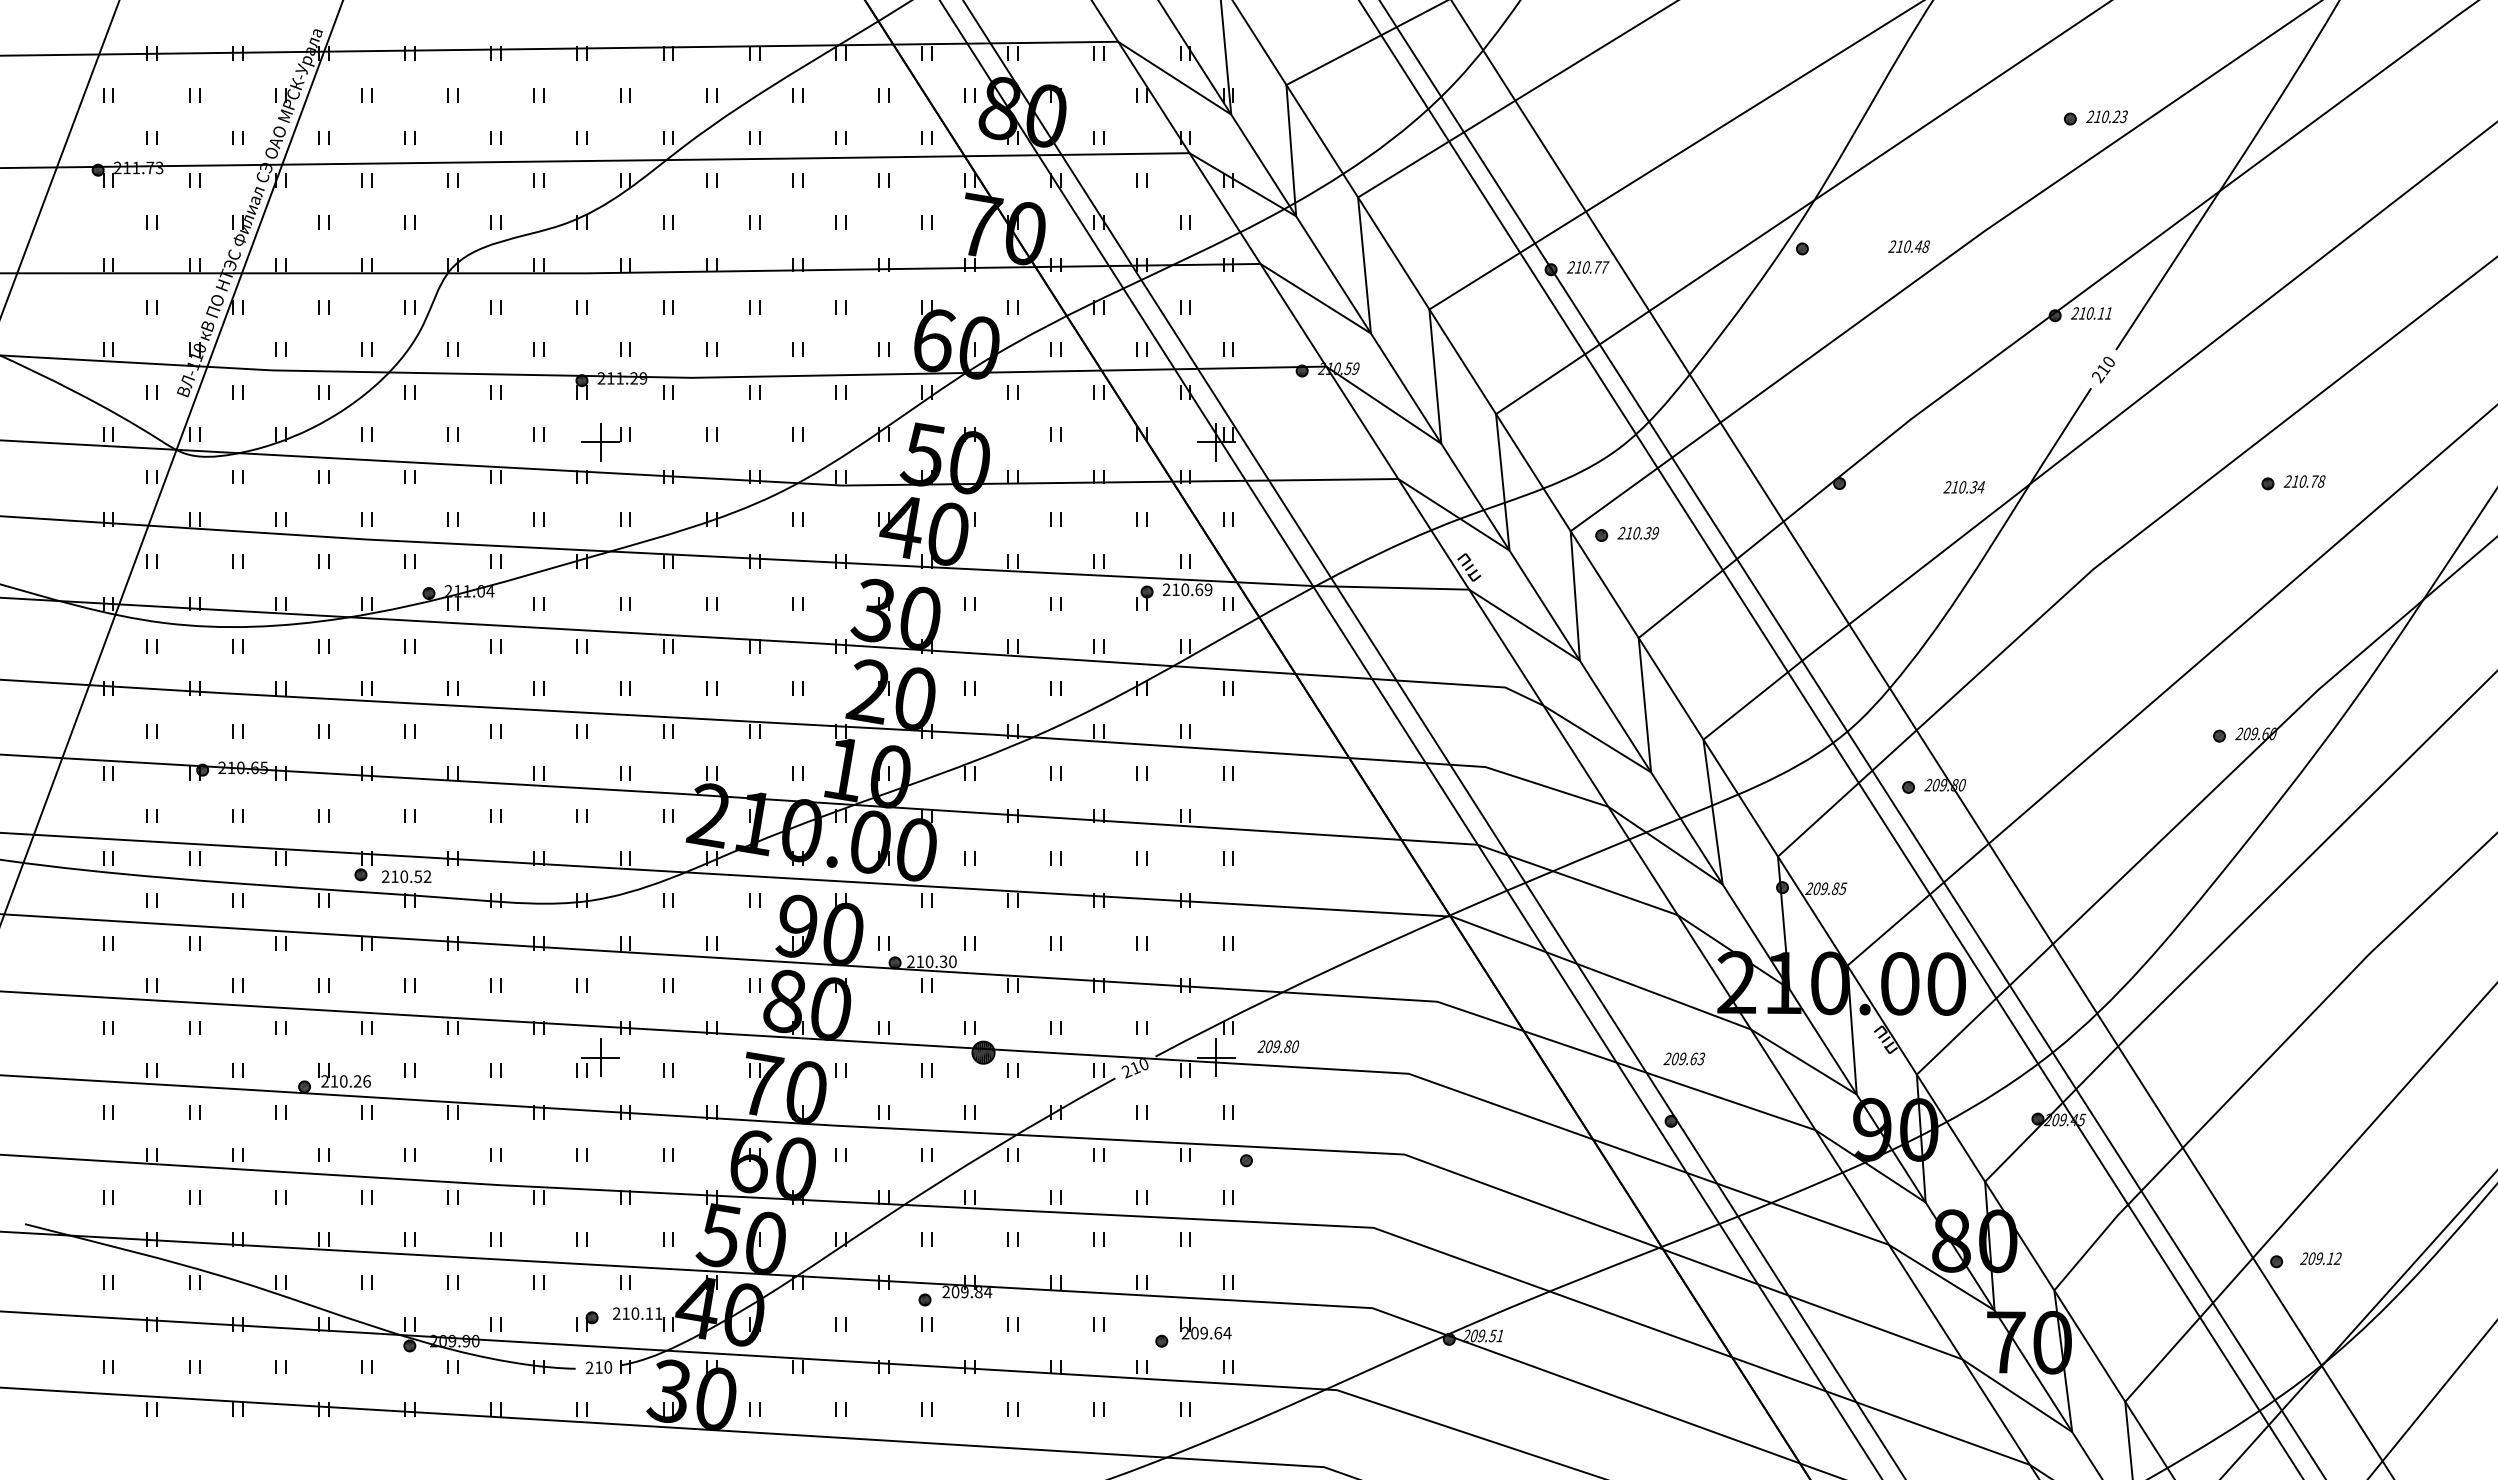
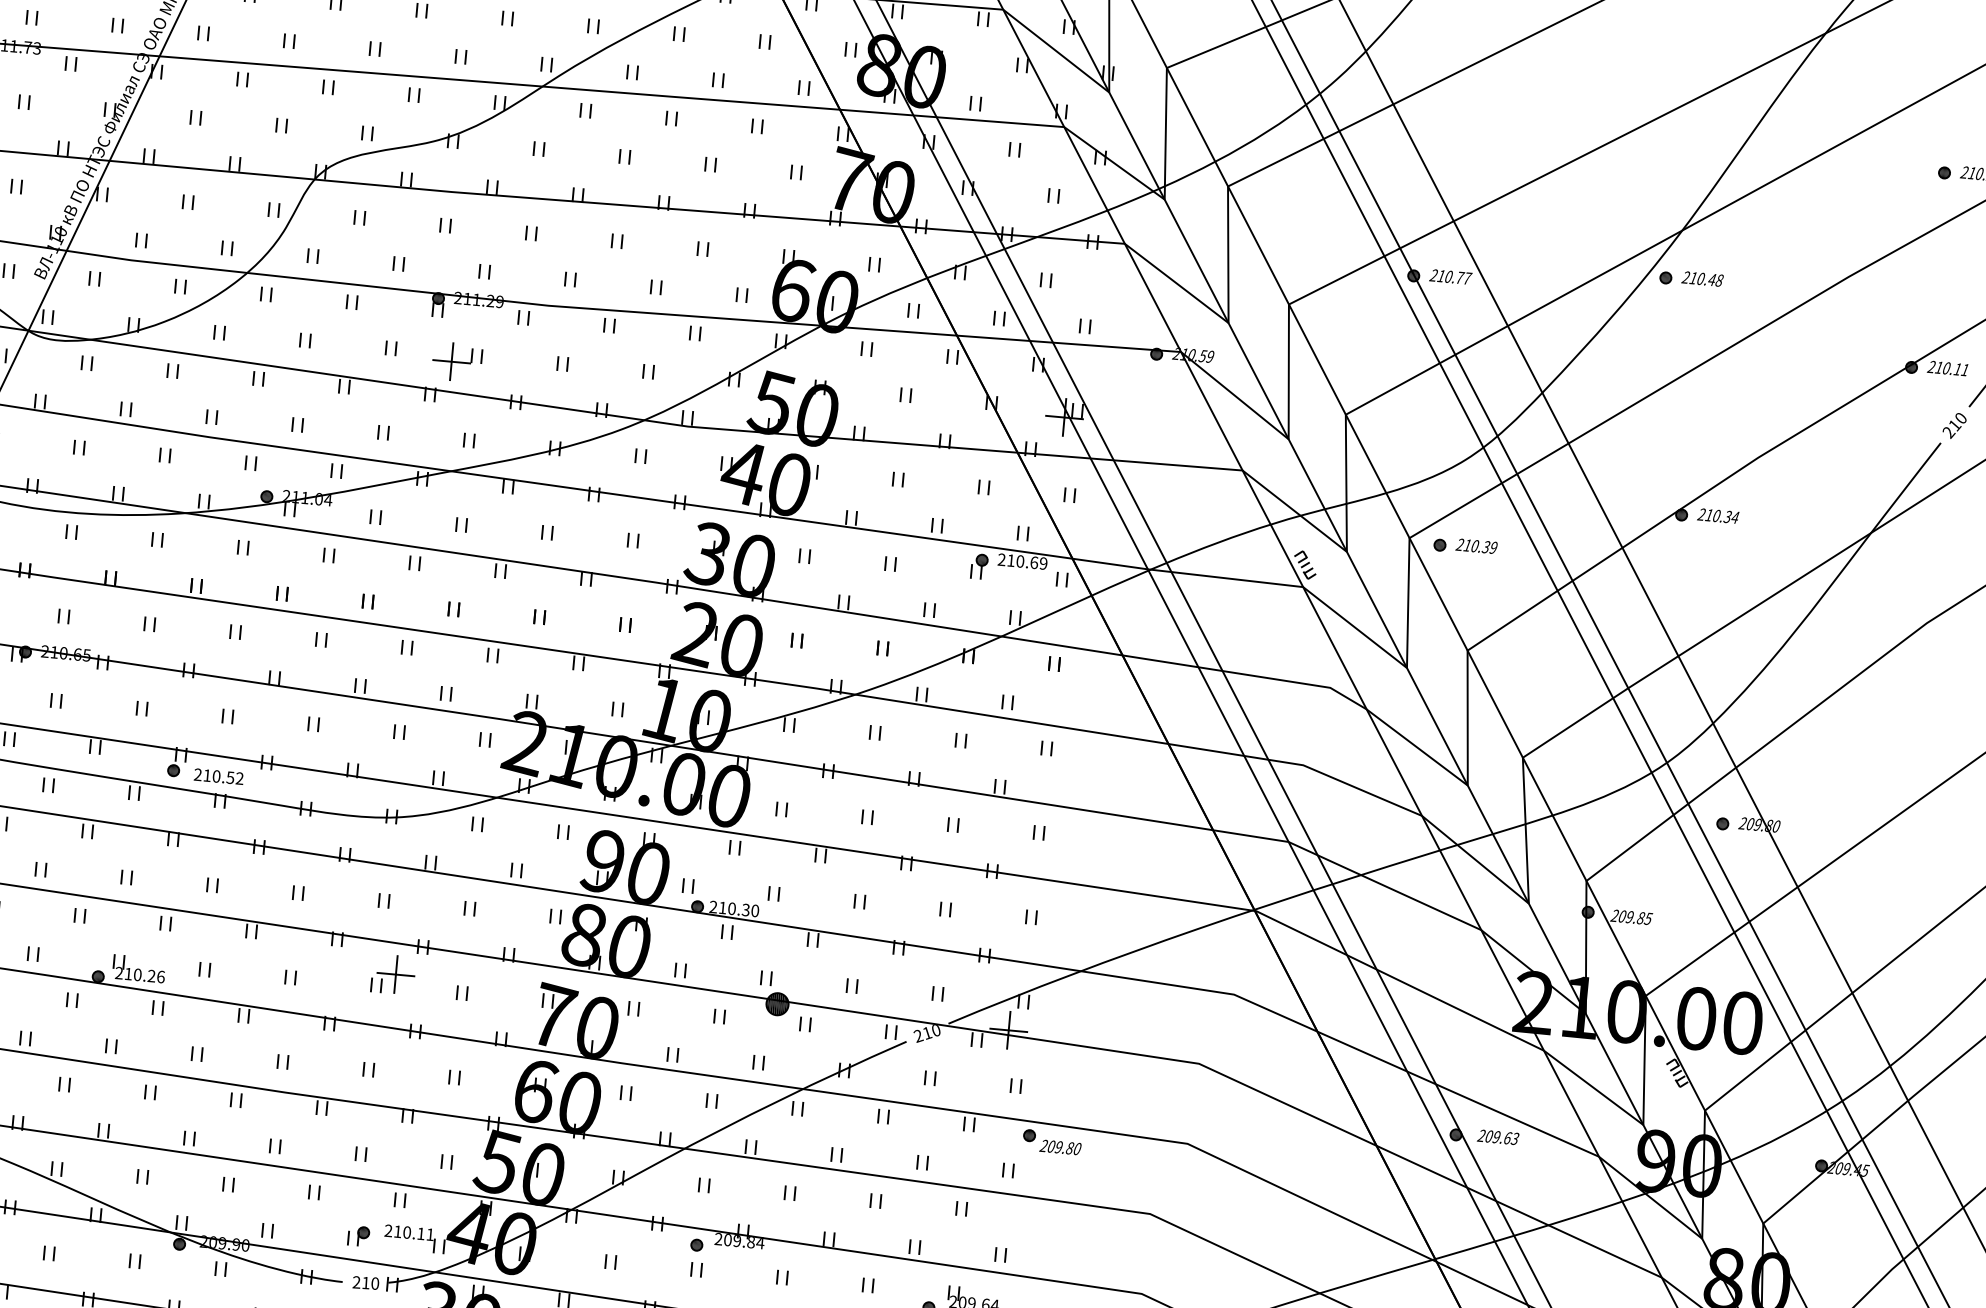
text: (1908, 246) -> (1702, 278), moved
text: (1963, 487) -> (1717, 516), moved
text: (1278, 1046) -> (1060, 1147), moved
text: (1684, 1058) -> (1498, 1136), moved

